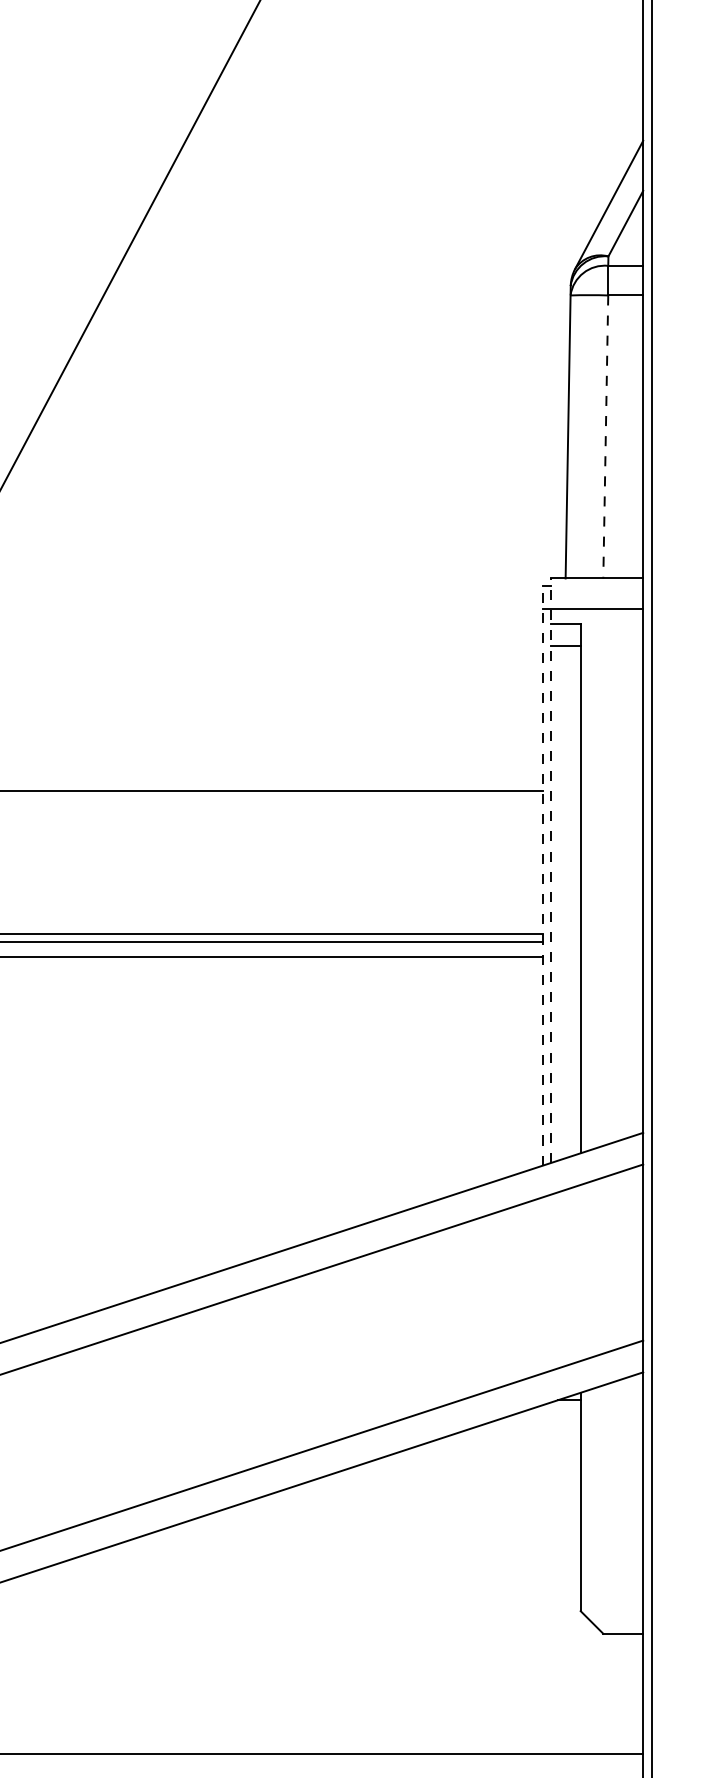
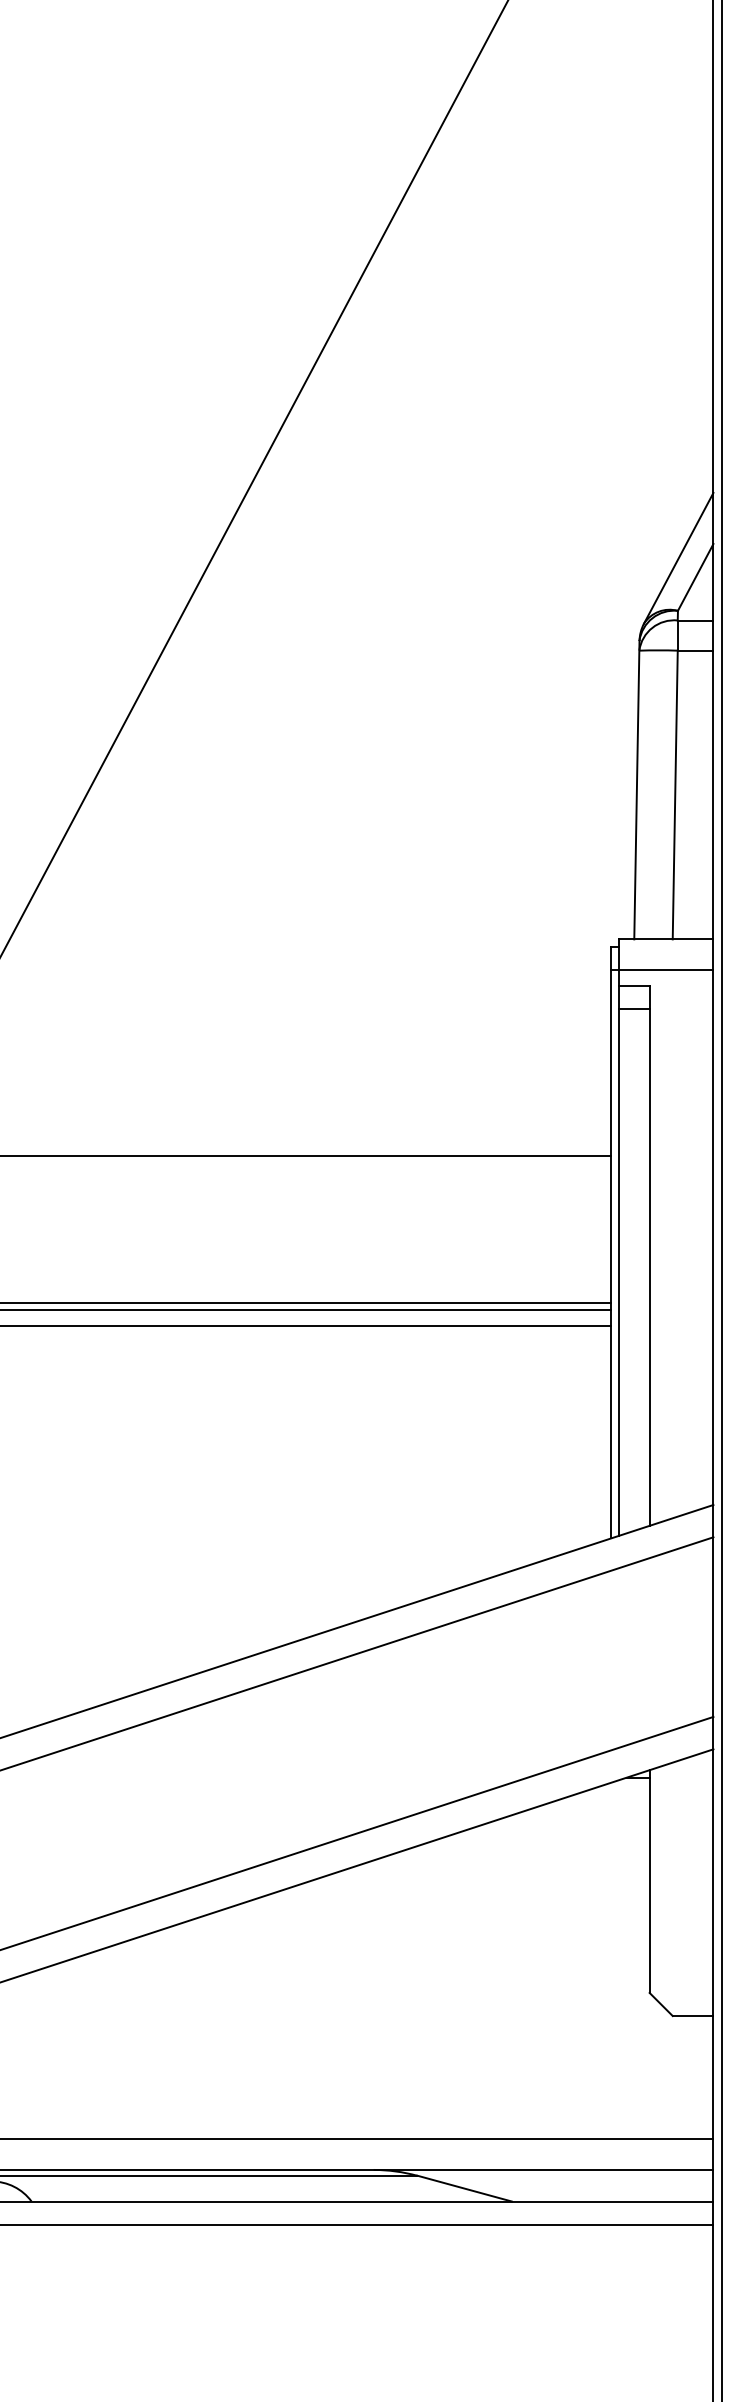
line: (606, 437) -> (675, 795), dashed -> solid
line: (550, 870) -> (618, 1237), dashed -> solid
line: (543, 875) -> (611, 1242), dashed -> solid

